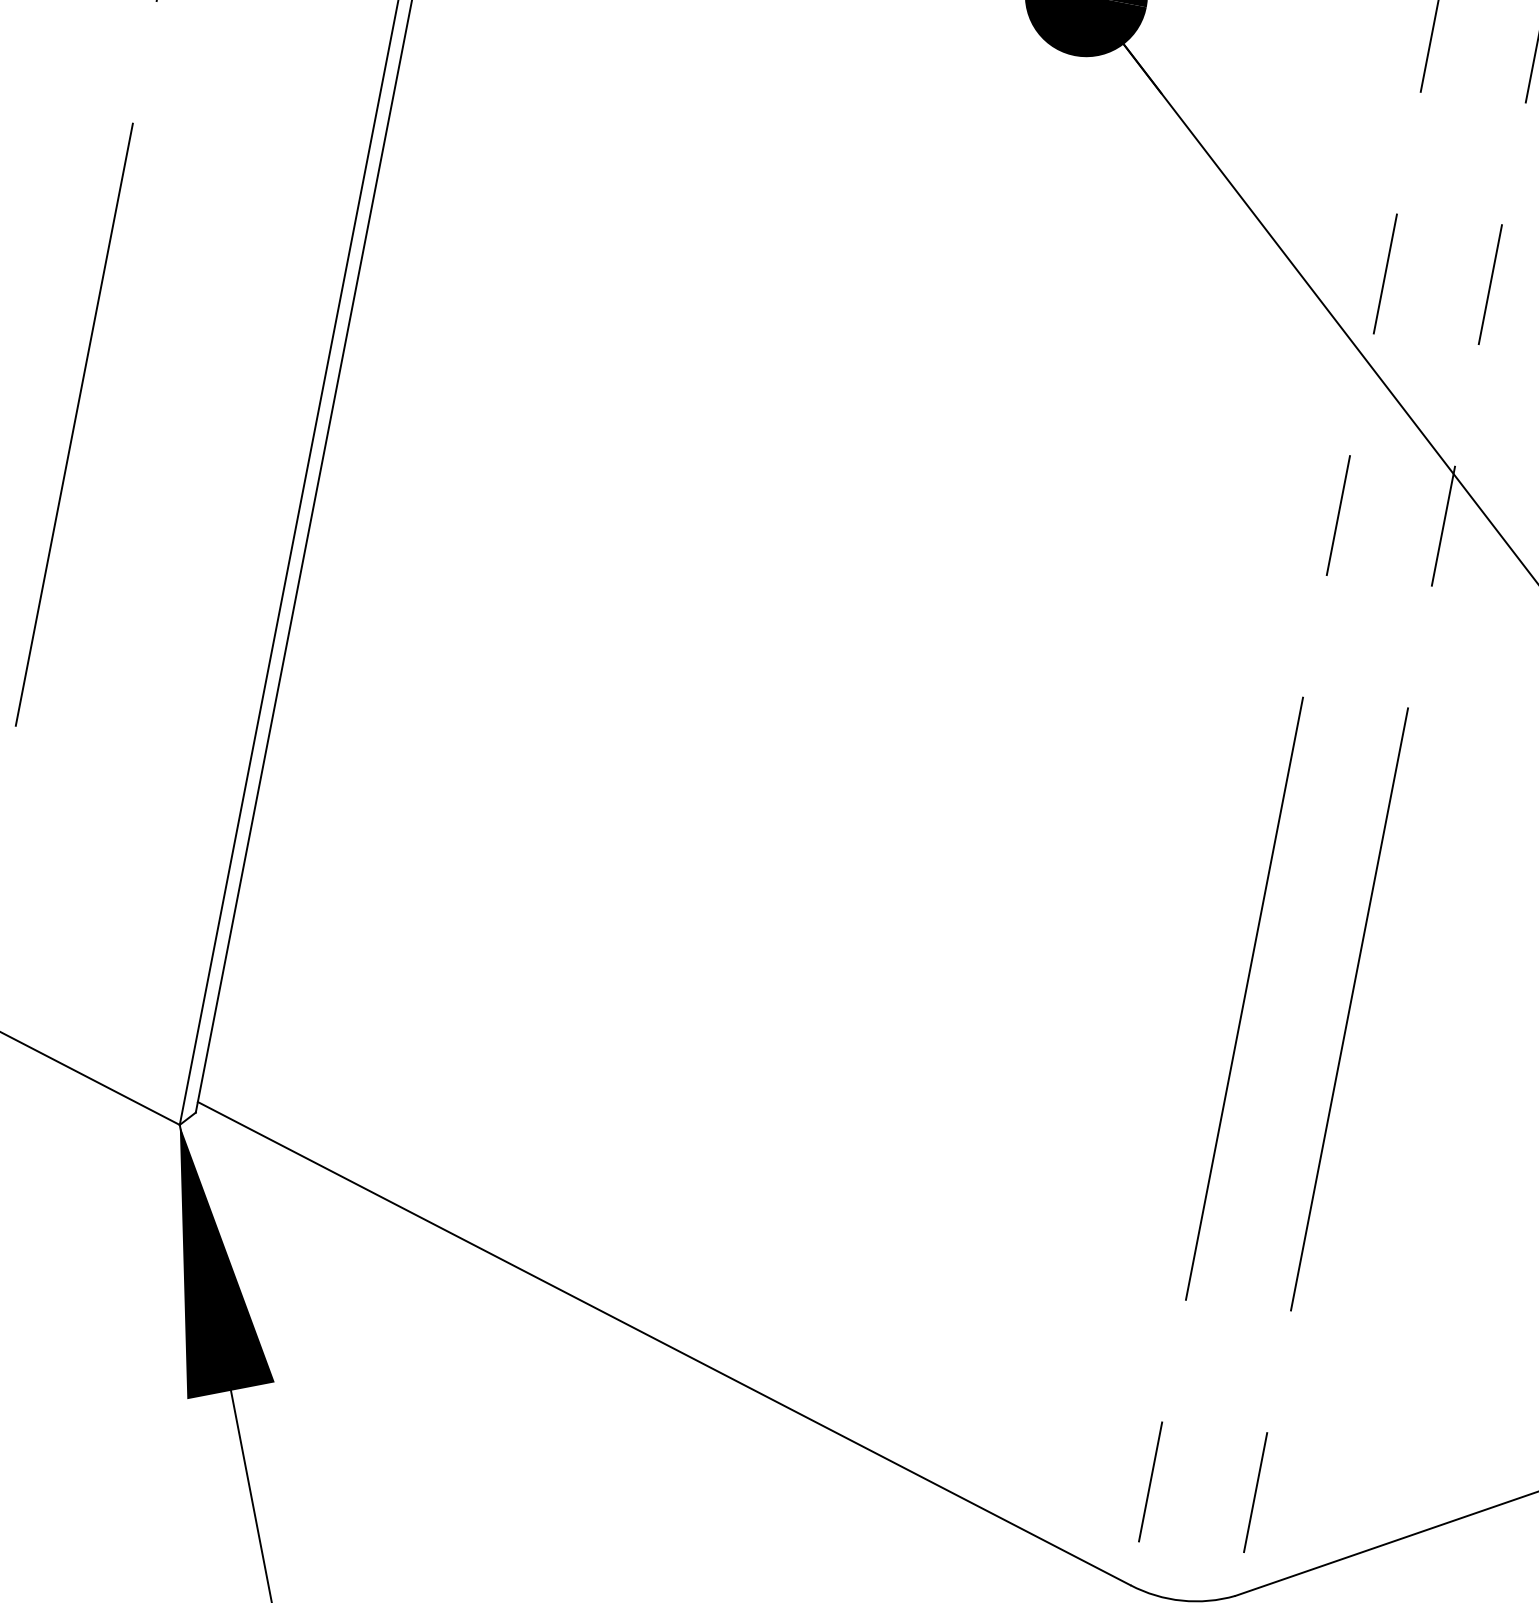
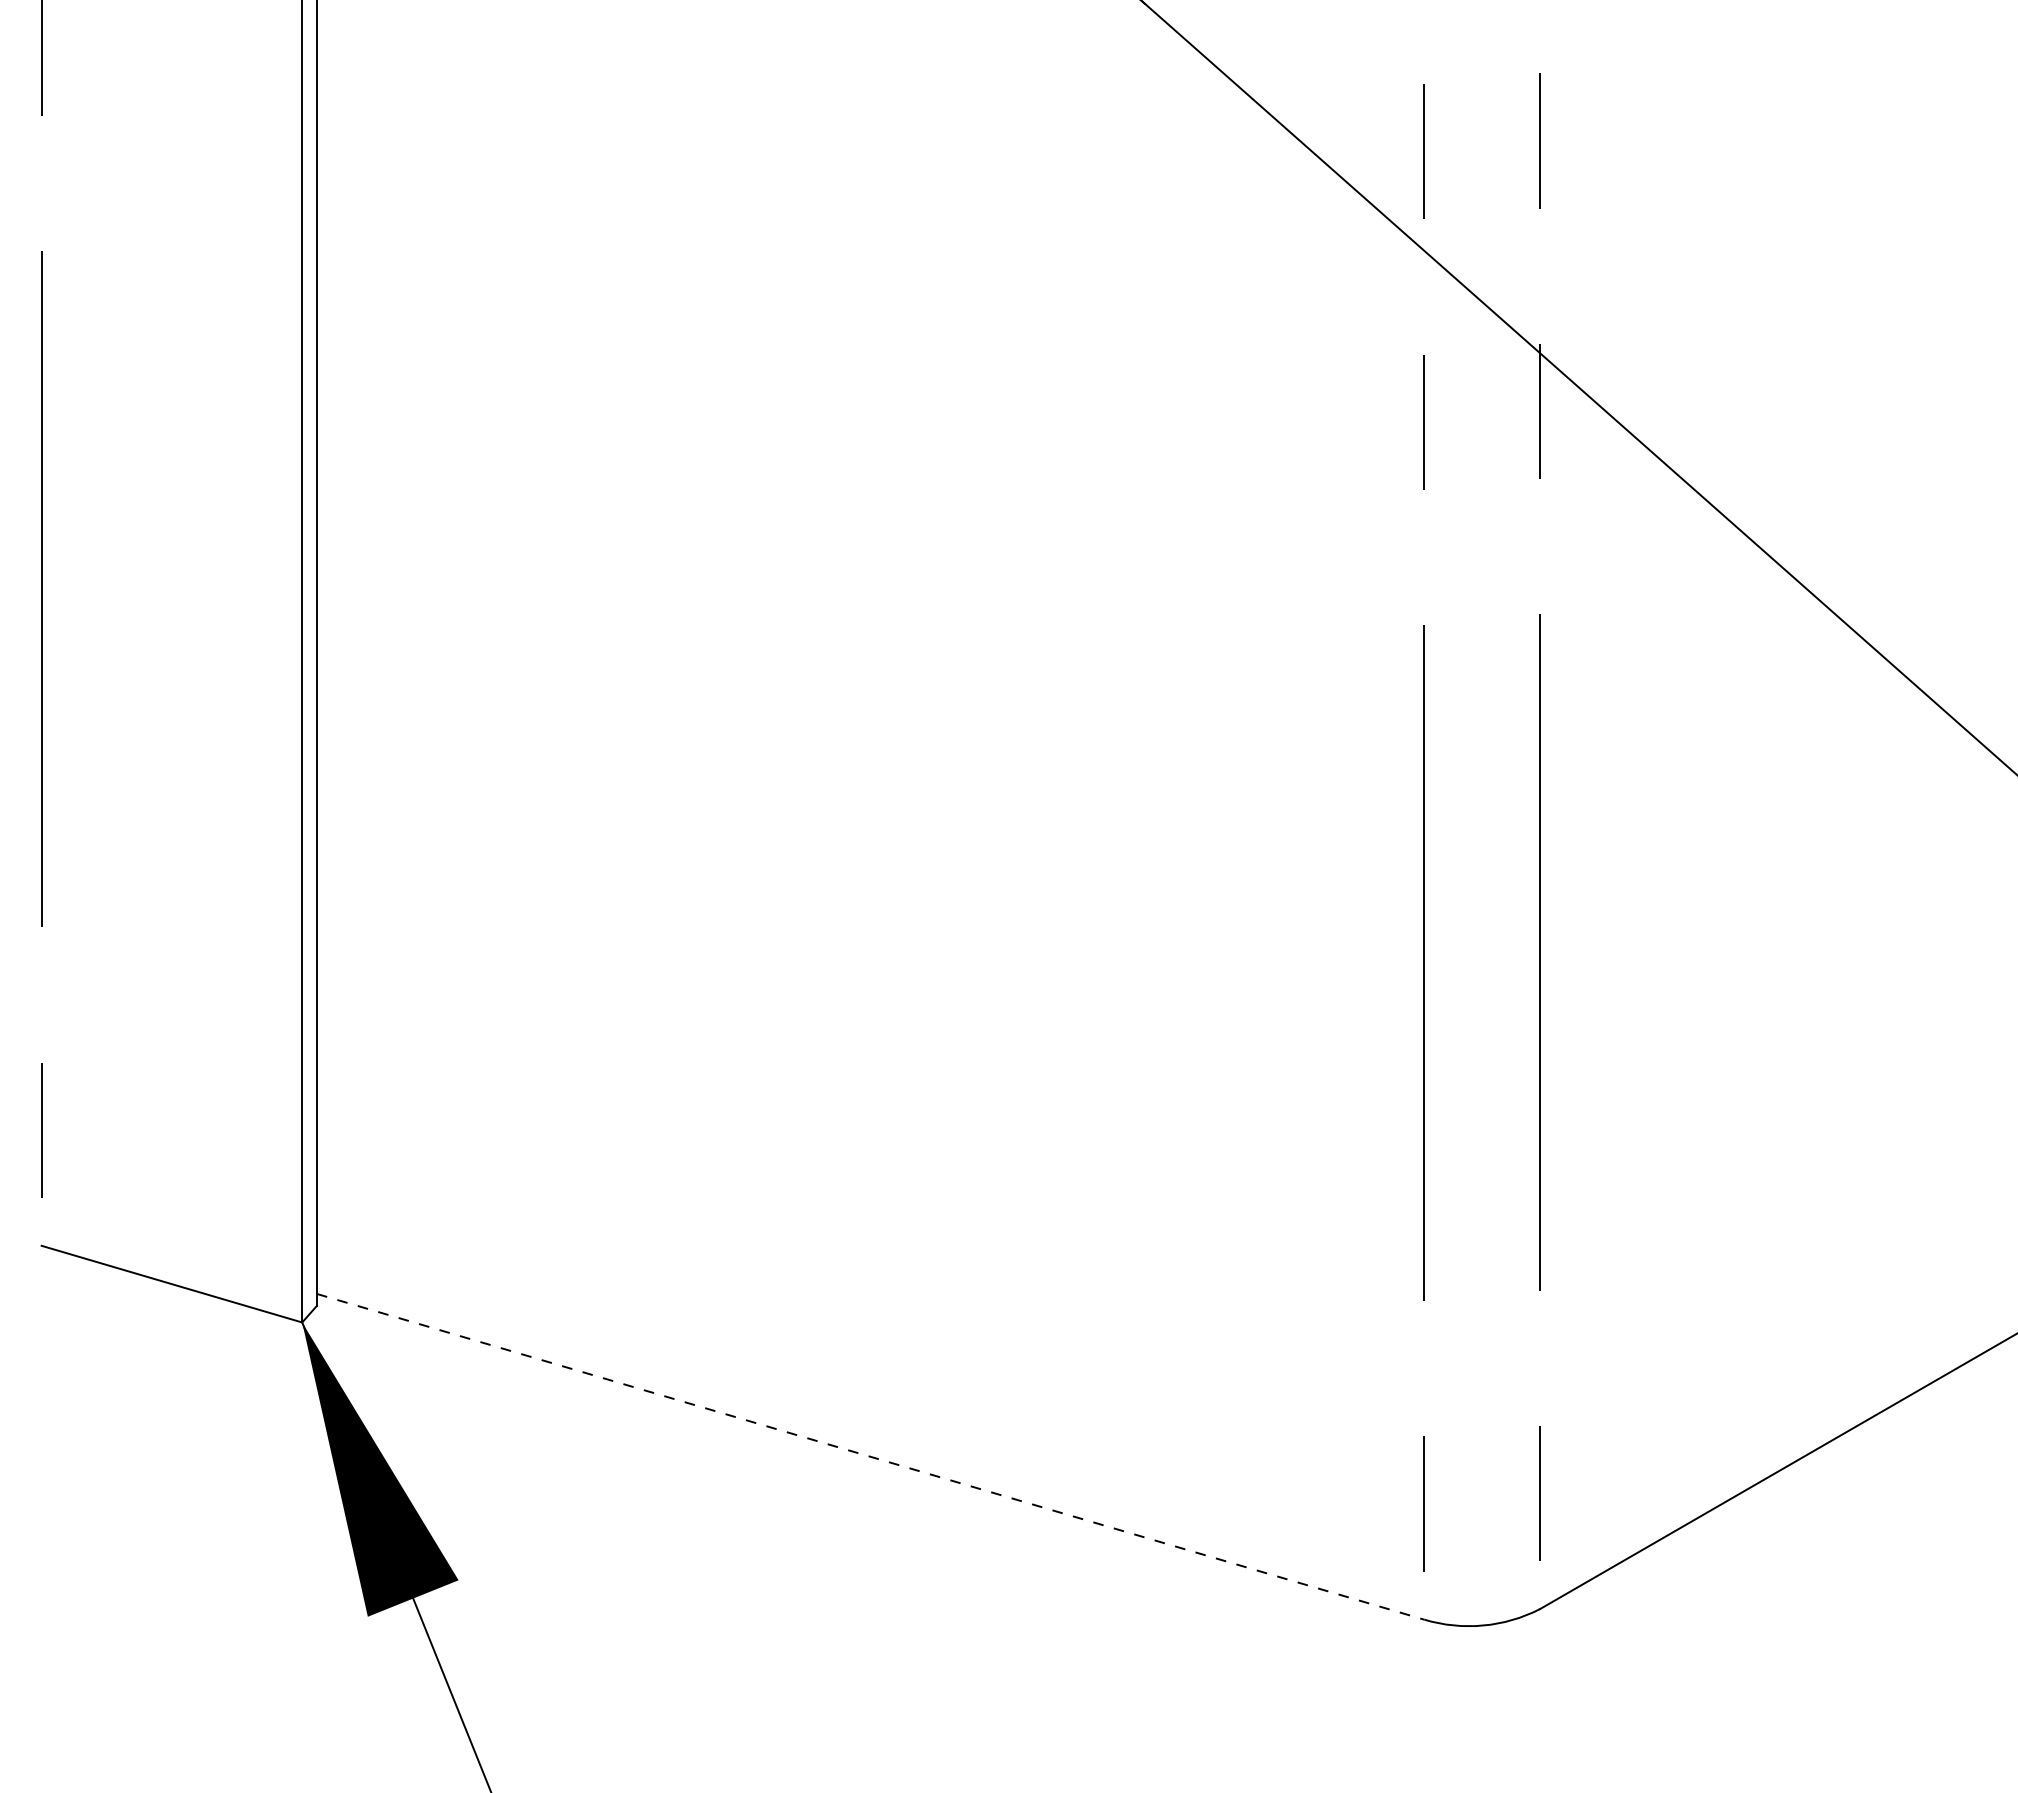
line: (664, 1343) -> (871, 1456), solid -> dashed

